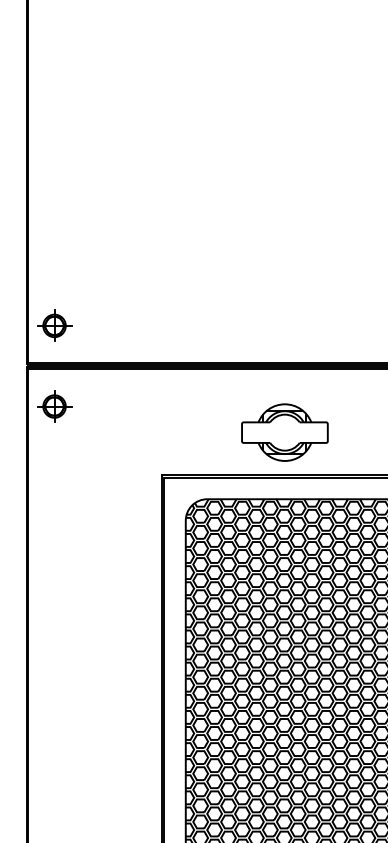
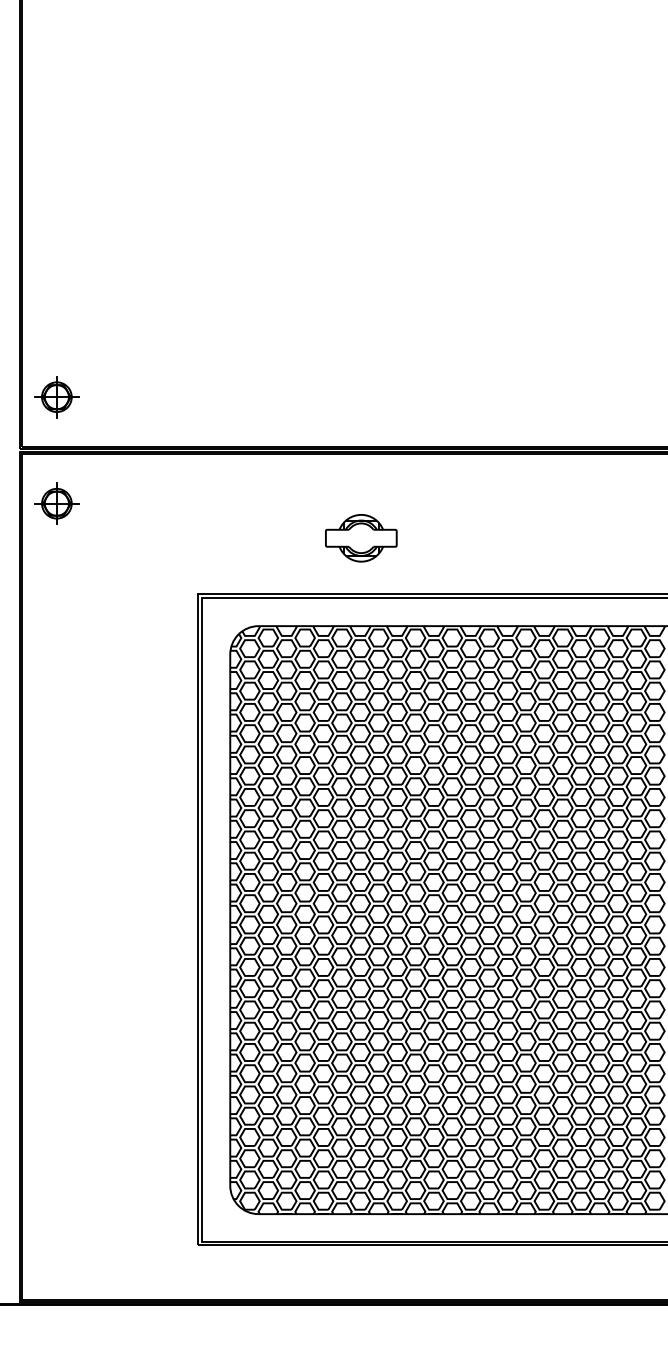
part: (285, 432) -> (361, 538), size x0.62

